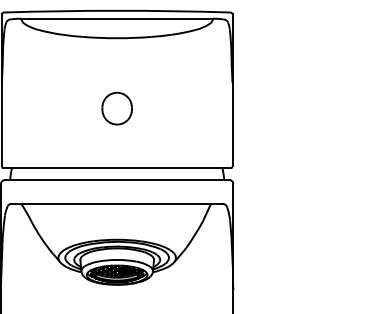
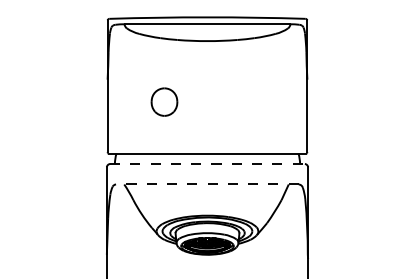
part: (117, 107) -> (164, 101), moved
line: (118, 179) -> (208, 163), solid -> dashed
line: (116, 203) -> (206, 184), solid -> dashed

